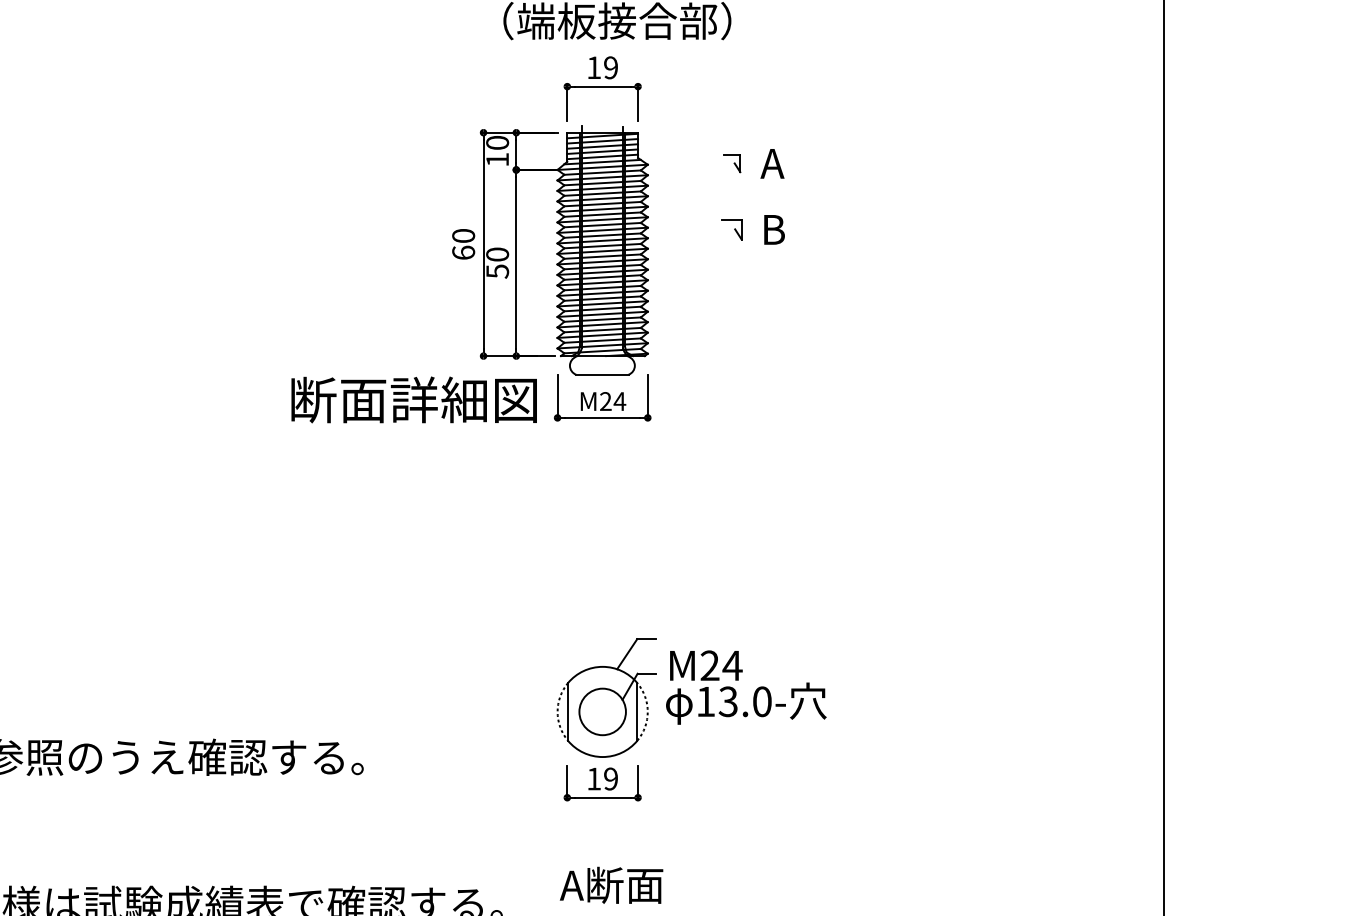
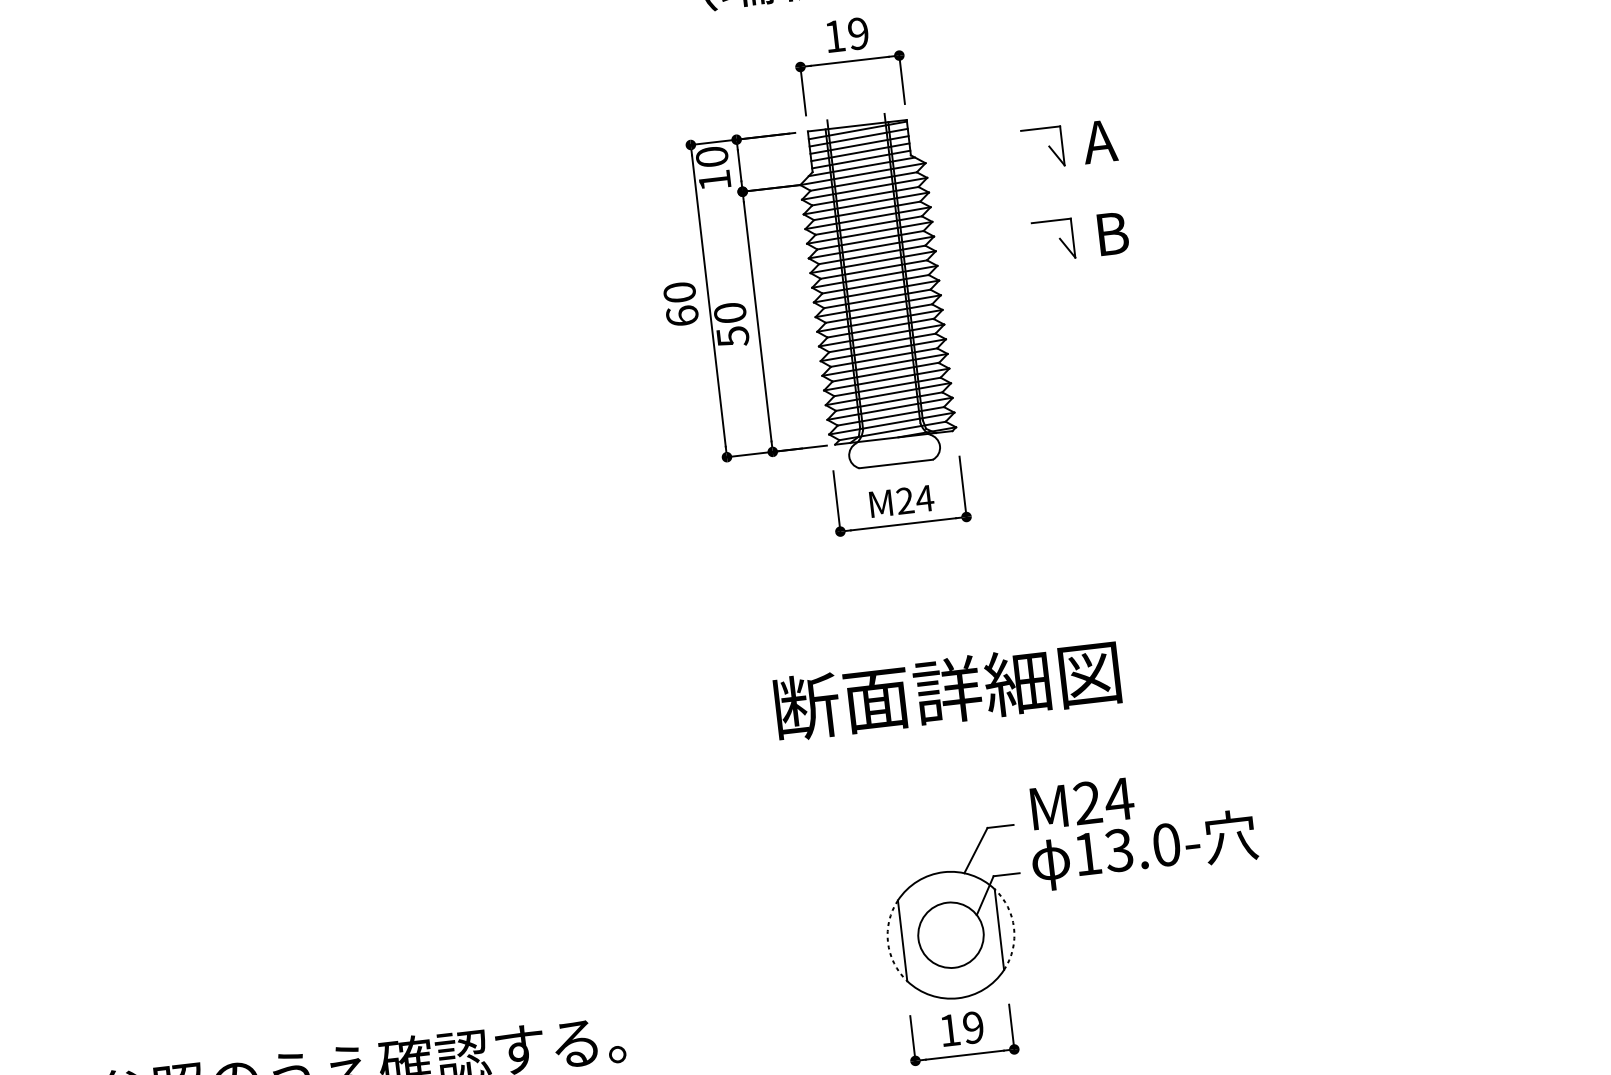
part: (731, 163) -> (1042, 147), size x1.67
part: (731, 229) -> (1053, 240), size x1.43
text: (413, 399) -> (946, 690), moved
text: (746, 687) -> (1142, 827), moved

